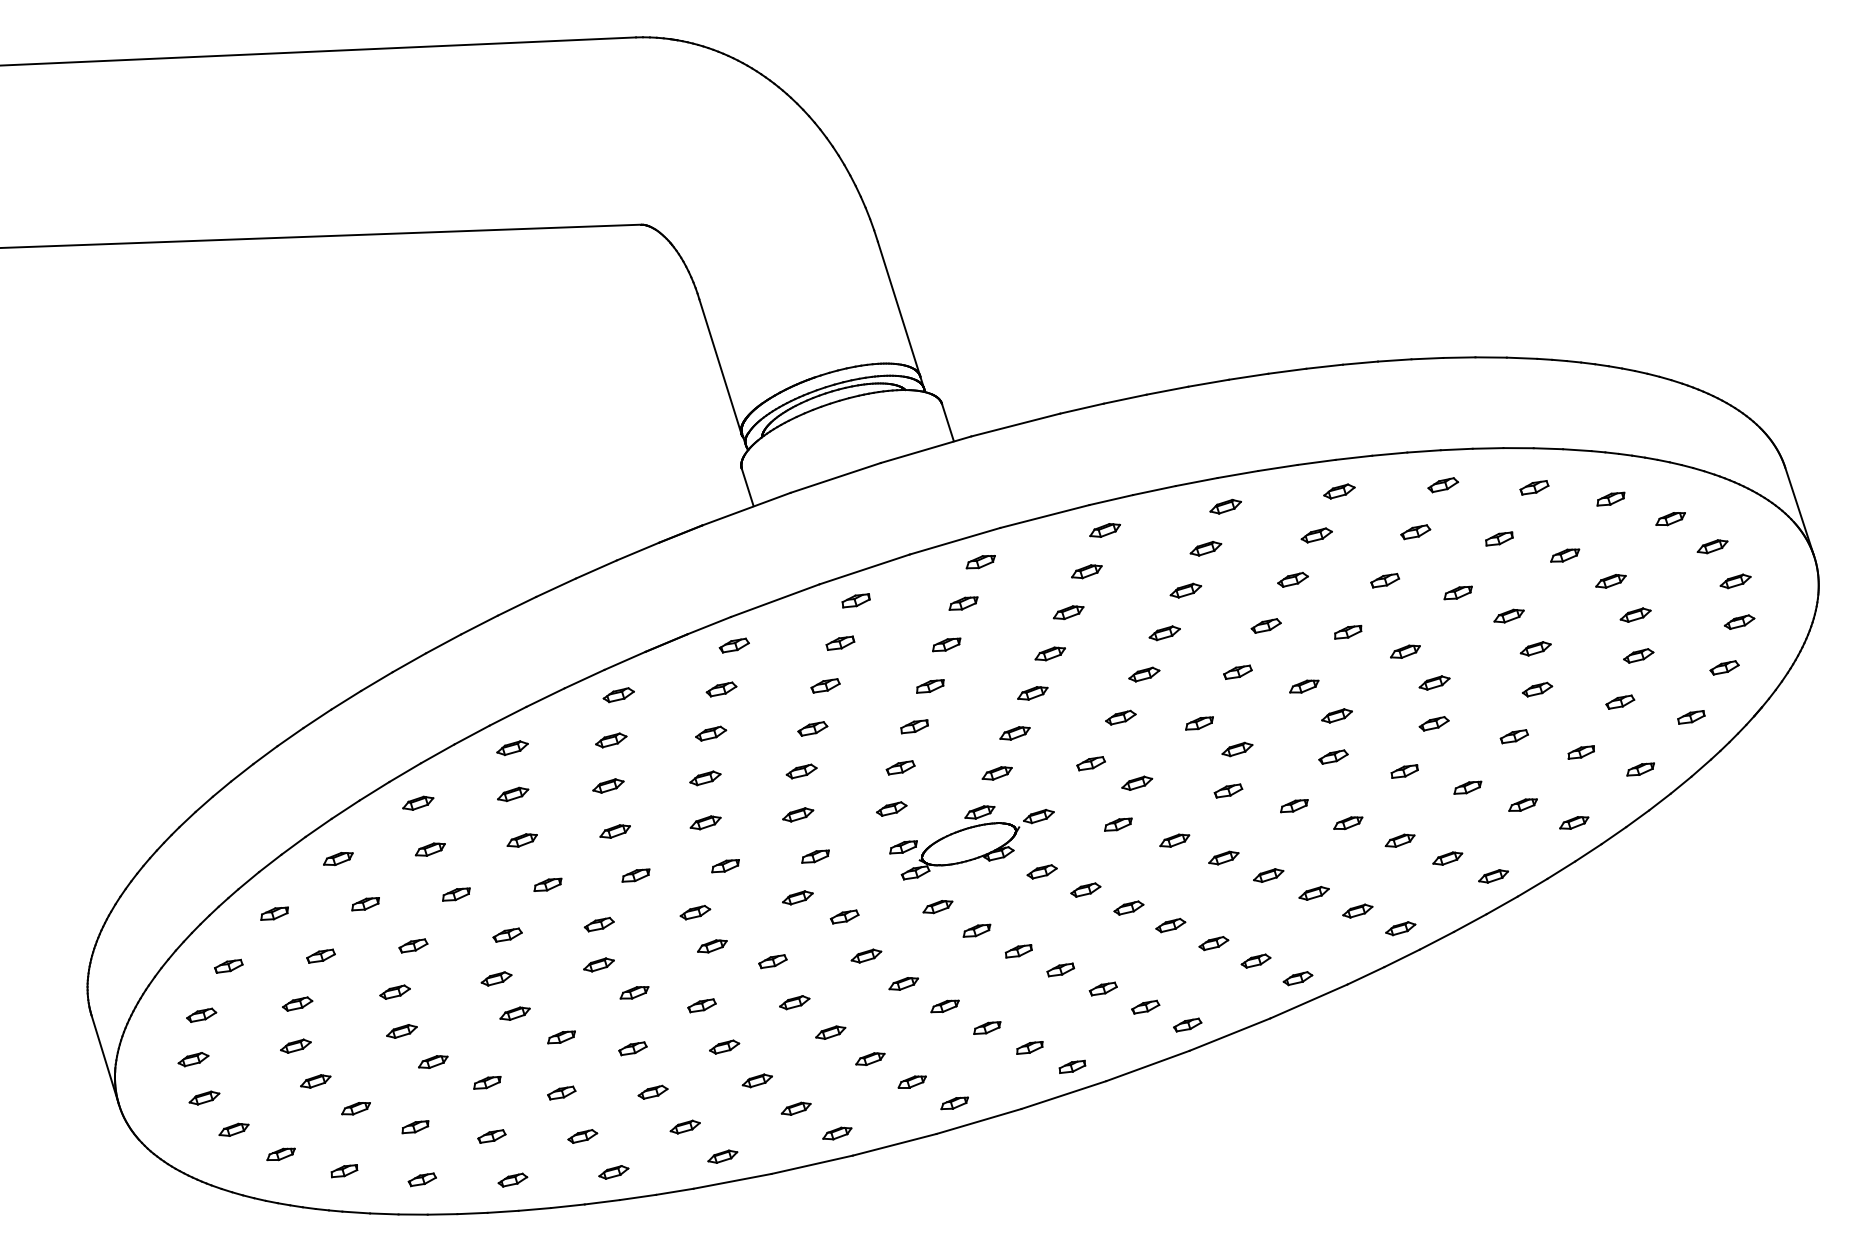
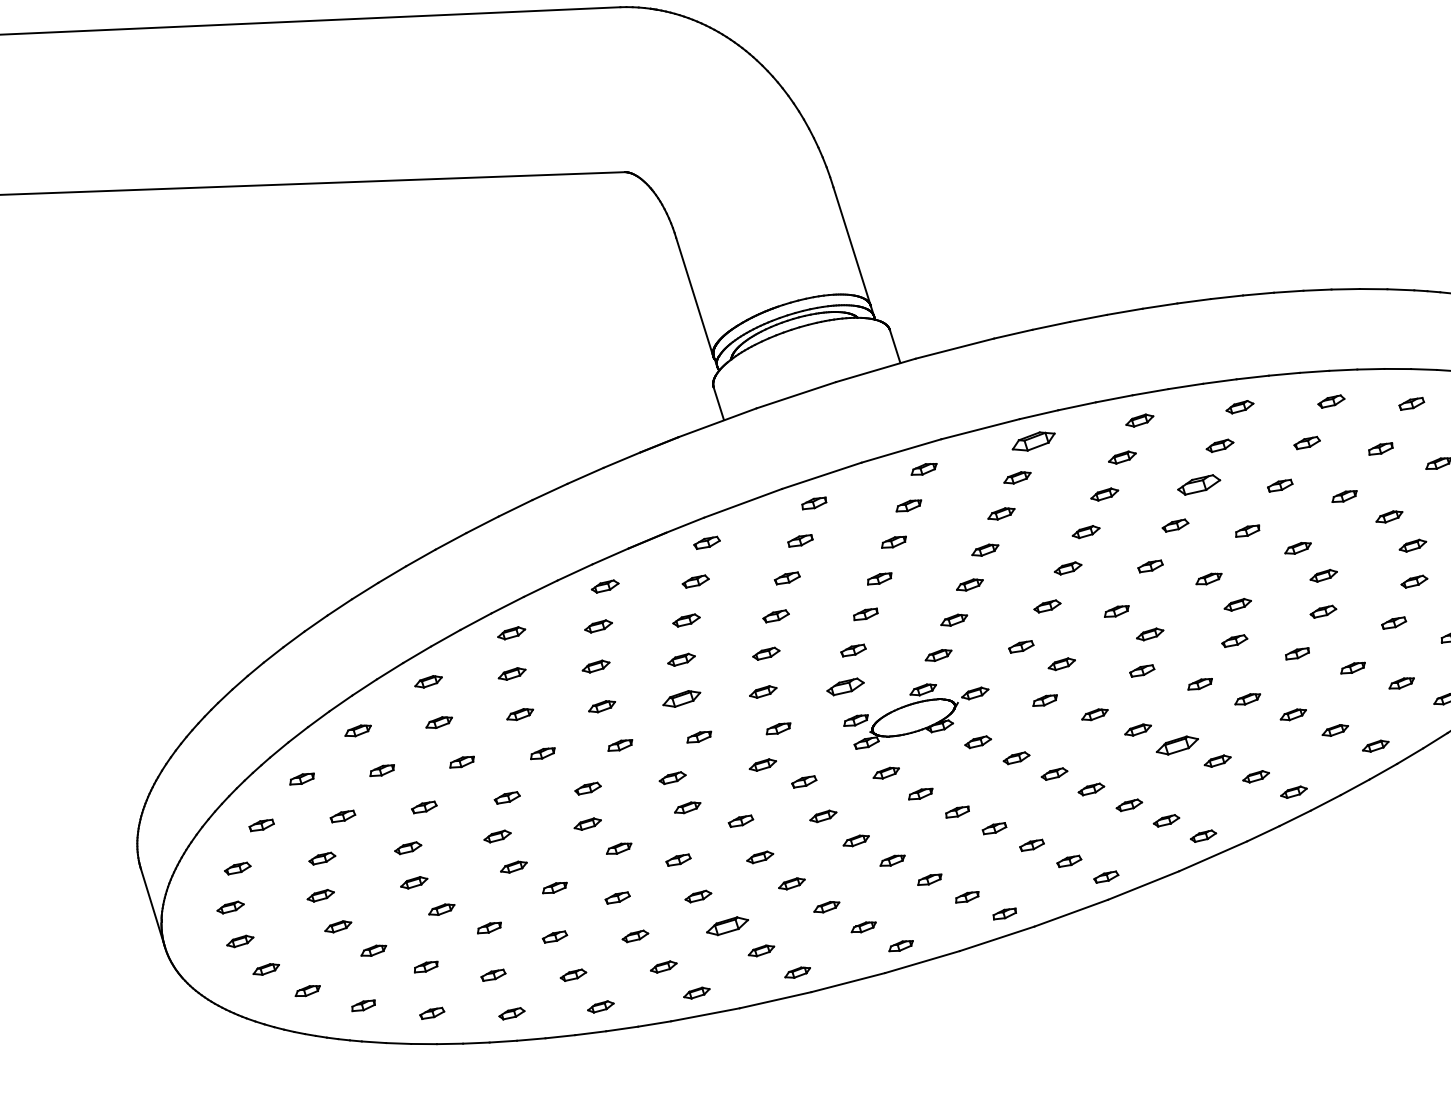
part: (1104, 530) -> (1033, 441), size x1.6
part: (1292, 579) -> (1198, 484), size x1.6
part: (891, 808) -> (845, 686), size x1.4
part: (705, 822) -> (681, 698), size x1.4
part: (1268, 875) -> (1177, 745), size x1.6
part: (756, 1080) -> (726, 925), size x1.6

